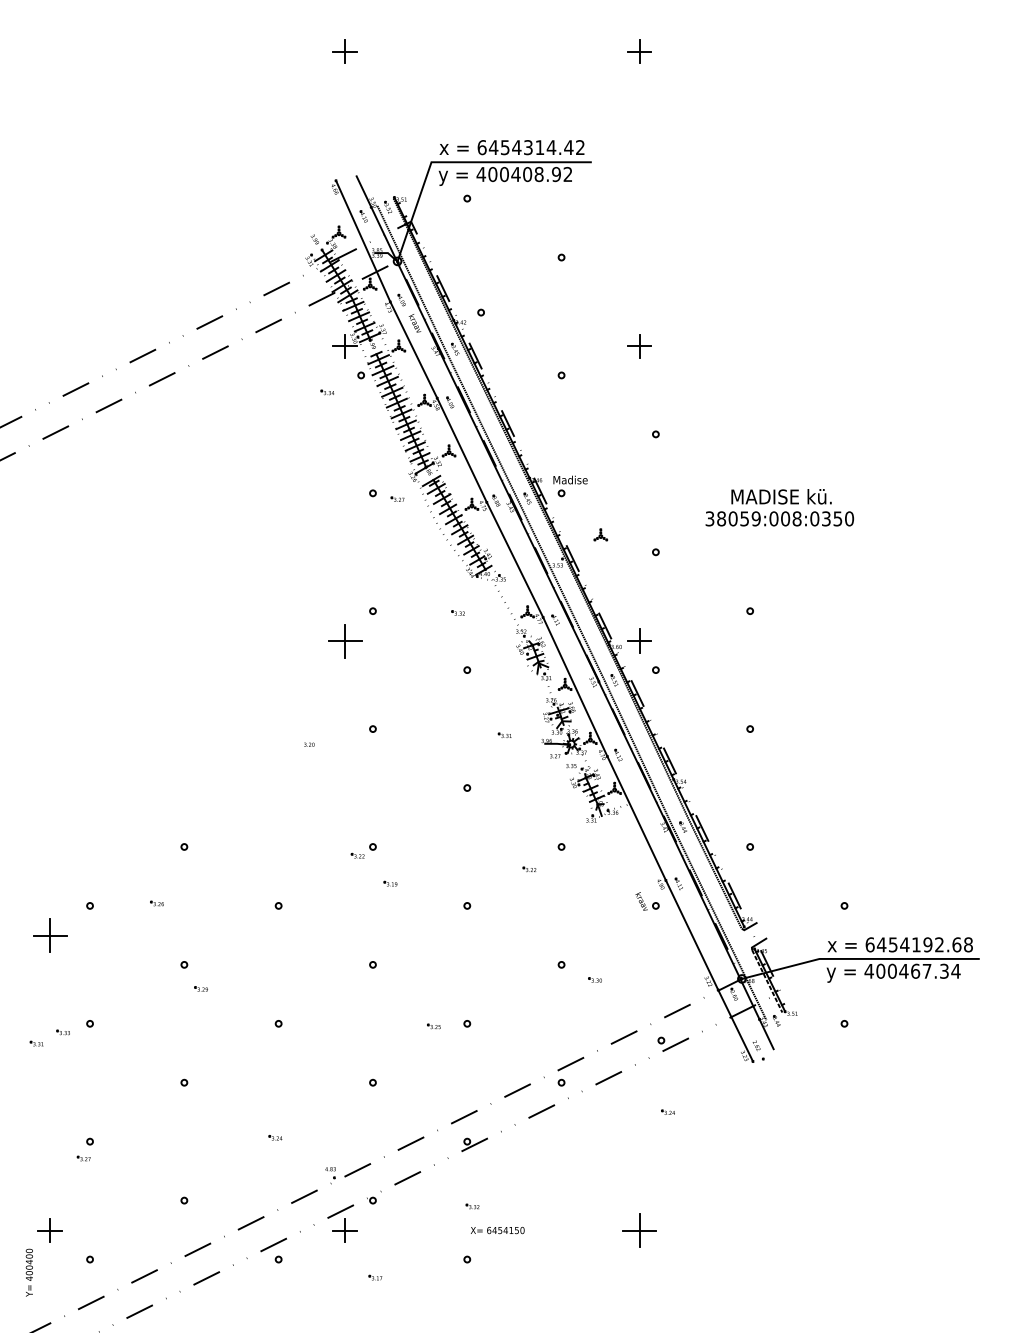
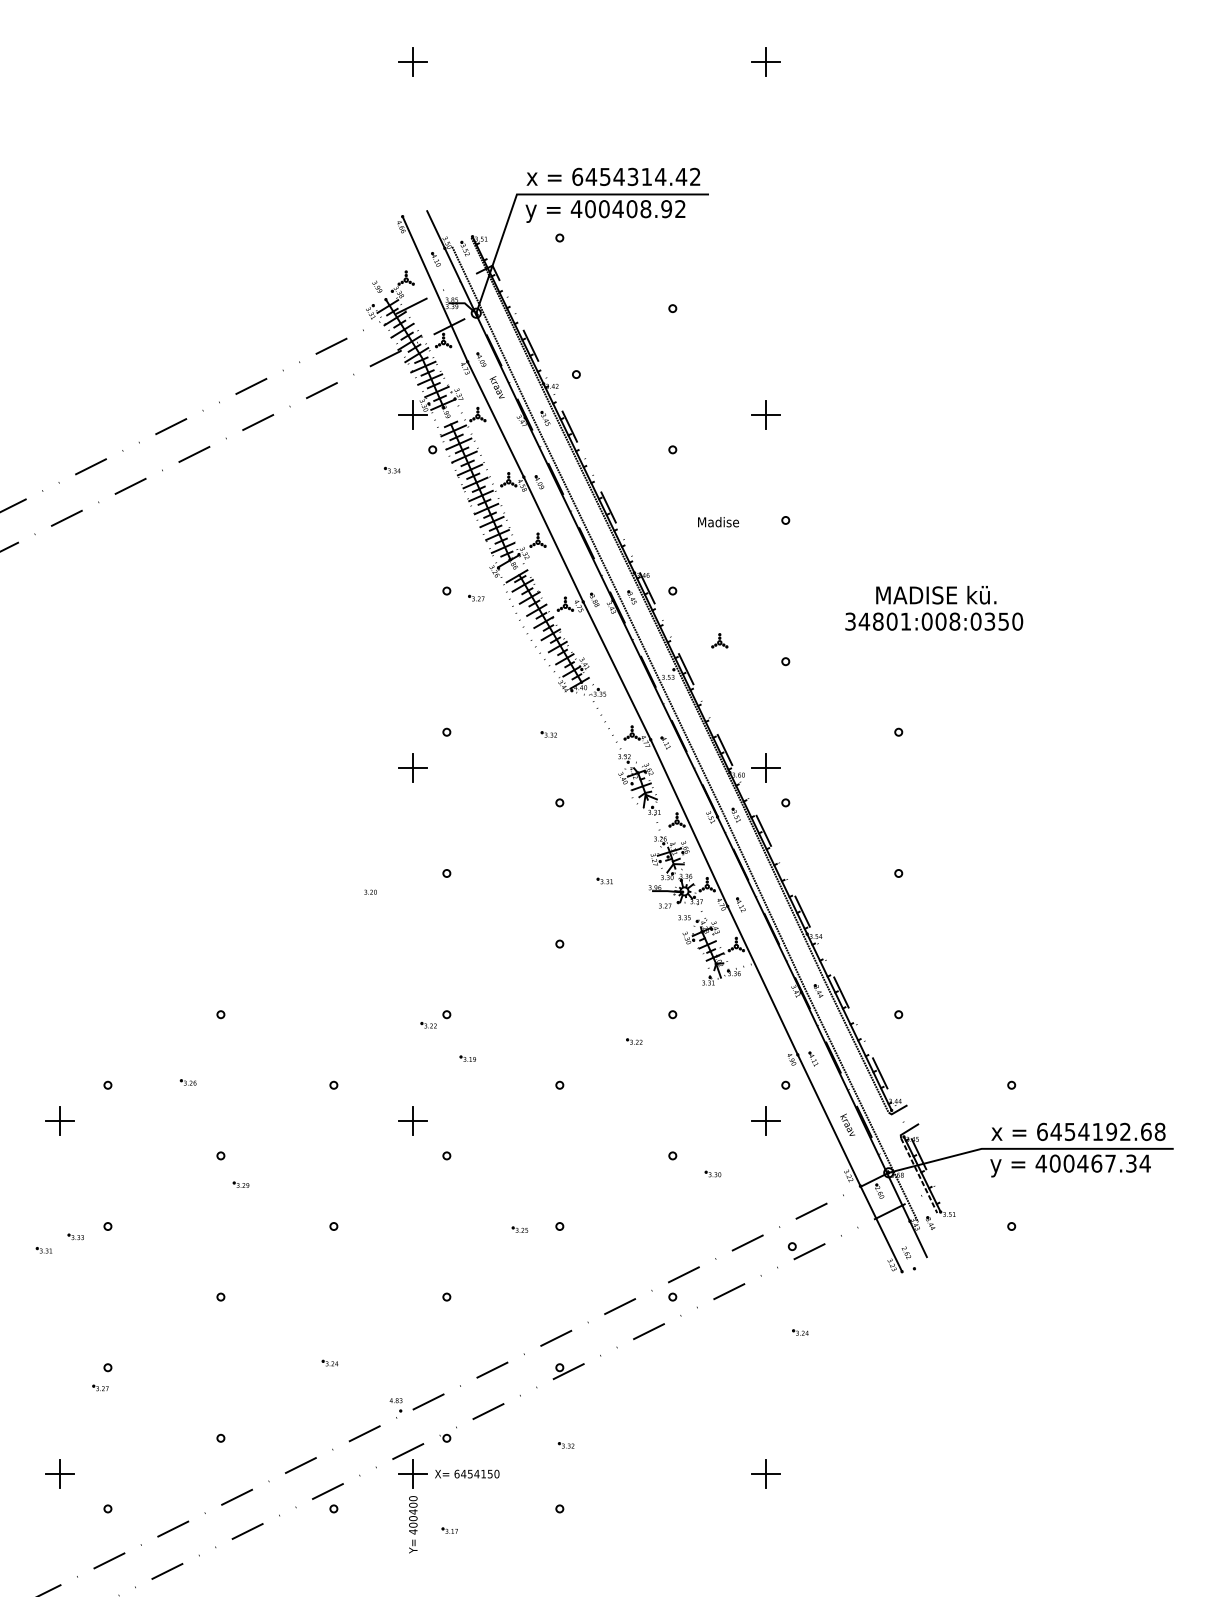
text: (570, 480) -> (718, 522), moved
text: (738, 518) -> (884, 621), 38059:008:0350 -> 34801:008:0350
part: (344, 640) -> (412, 767), size x0.71
text: (641, 901) -> (847, 1124), moved
part: (49, 935) -> (59, 1120), size x0.71
part: (344, 935) -> (412, 1120), added
part: (638, 935) -> (765, 1120), added
text: (497, 1229) -> (467, 1473), moved
part: (638, 1229) -> (765, 1473), size x0.71
text: (29, 1272) -> (413, 1524), moved

